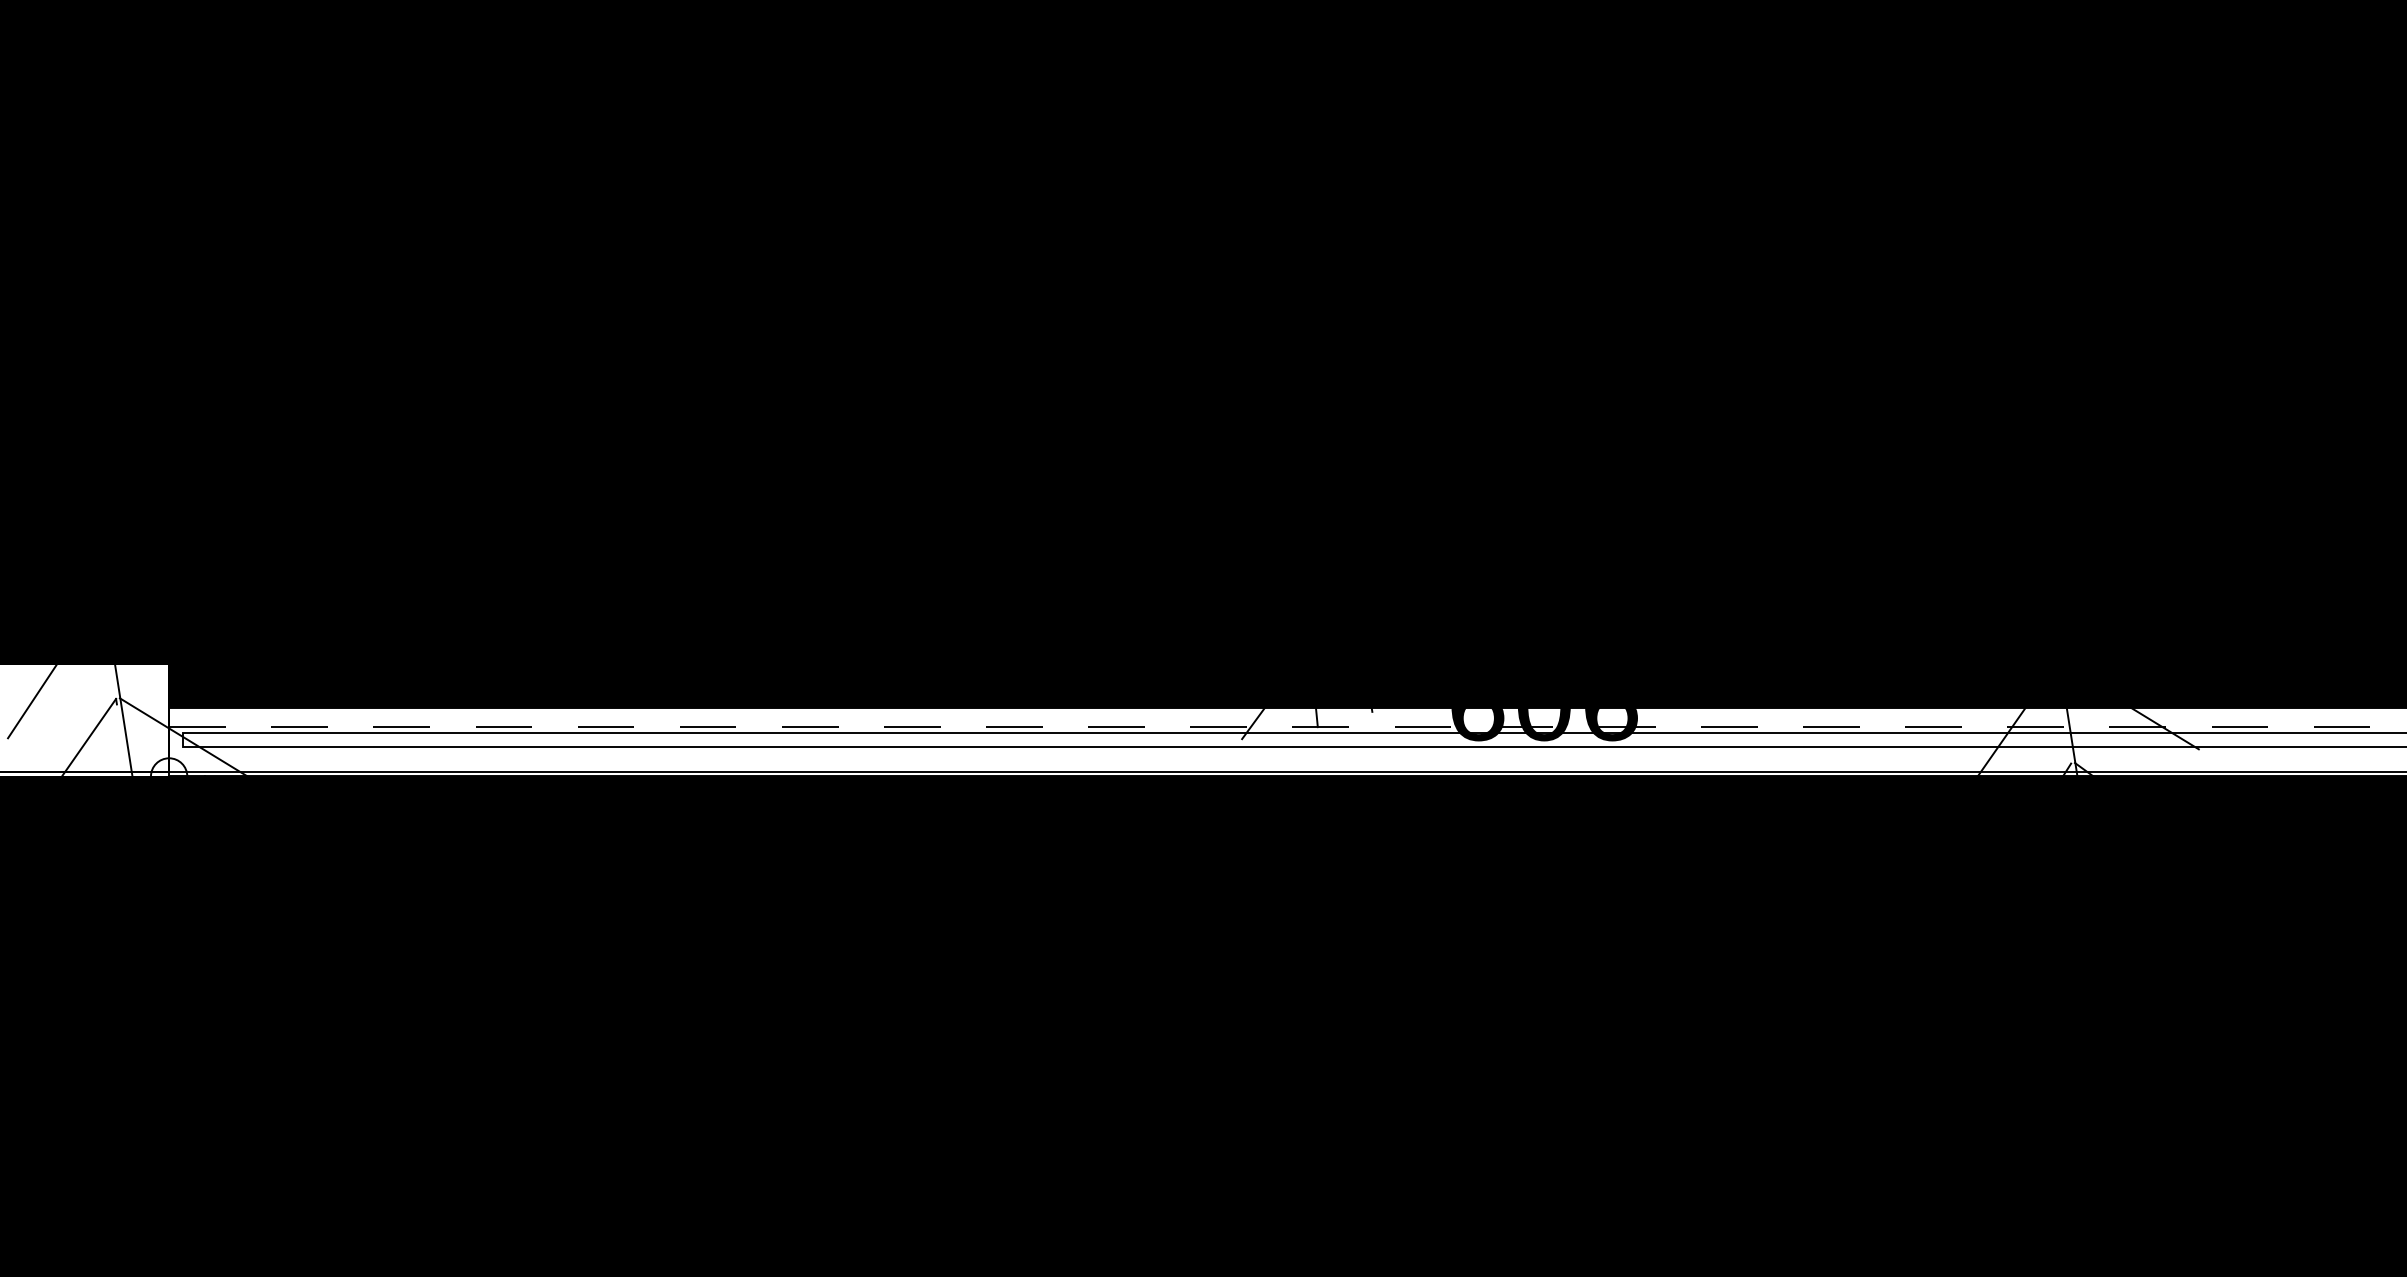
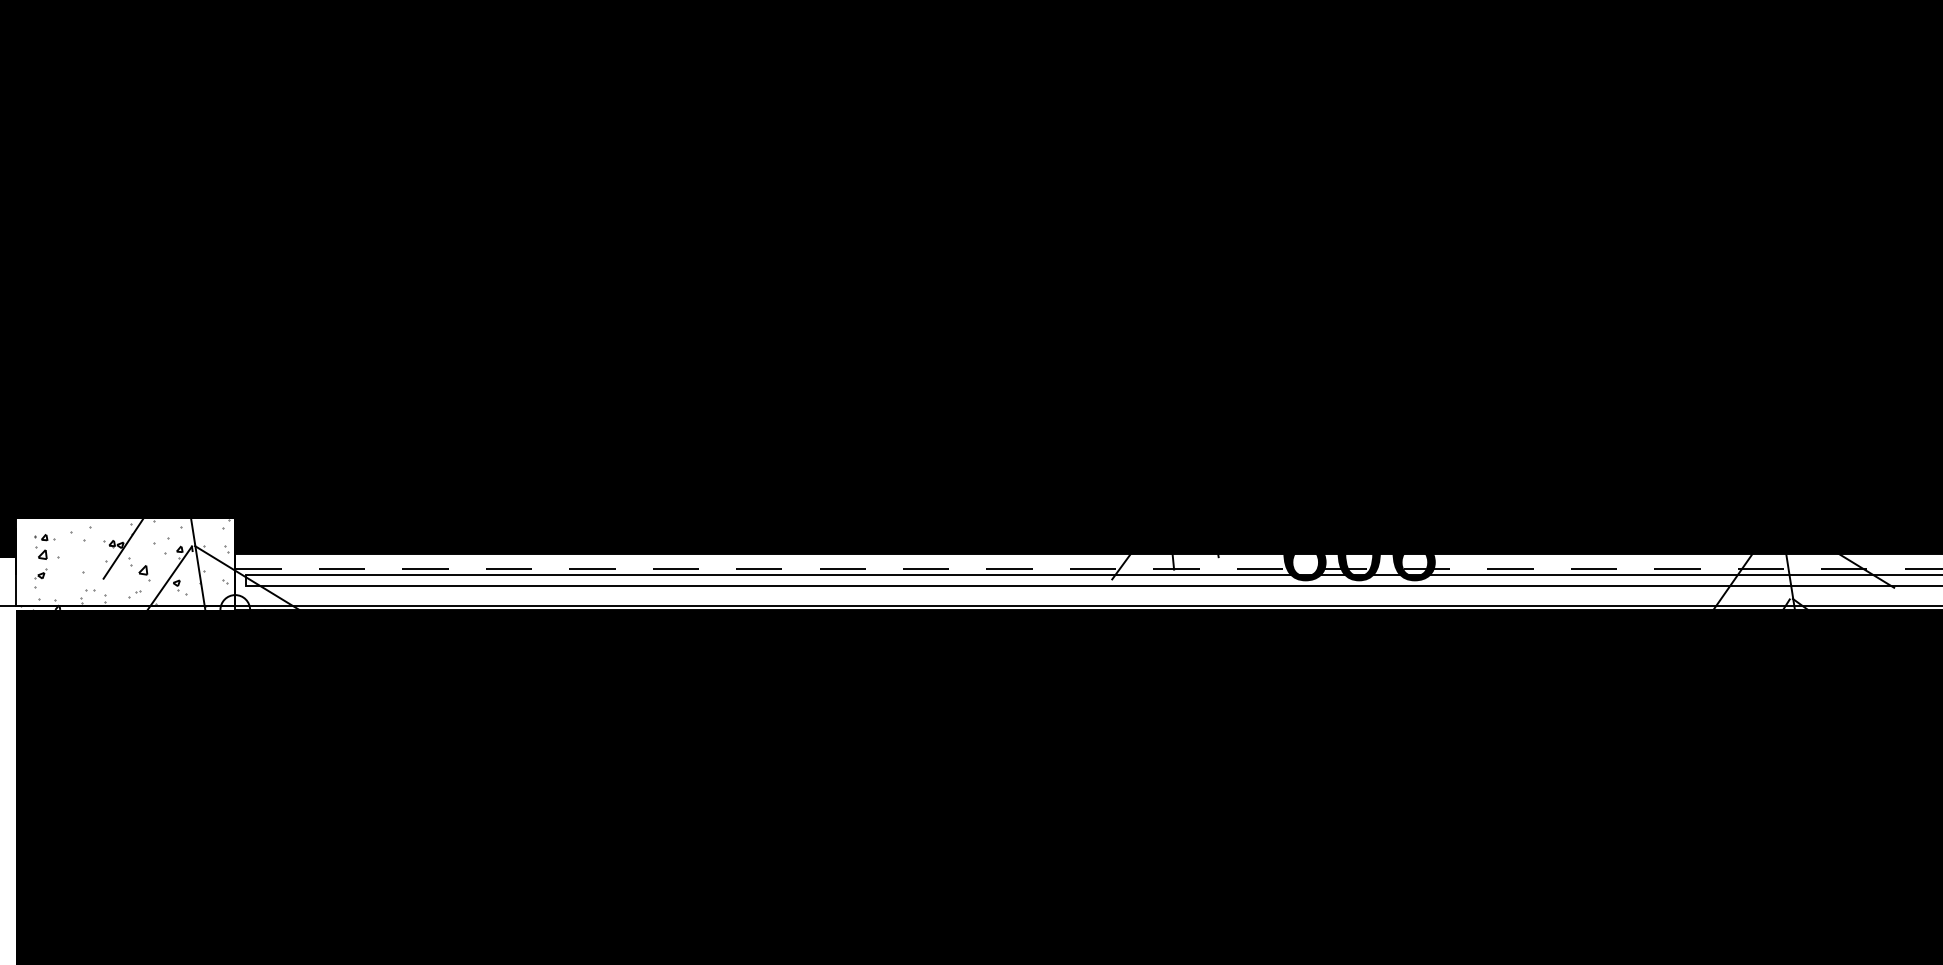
hatch: (84, 717) -> (166, 561), added

